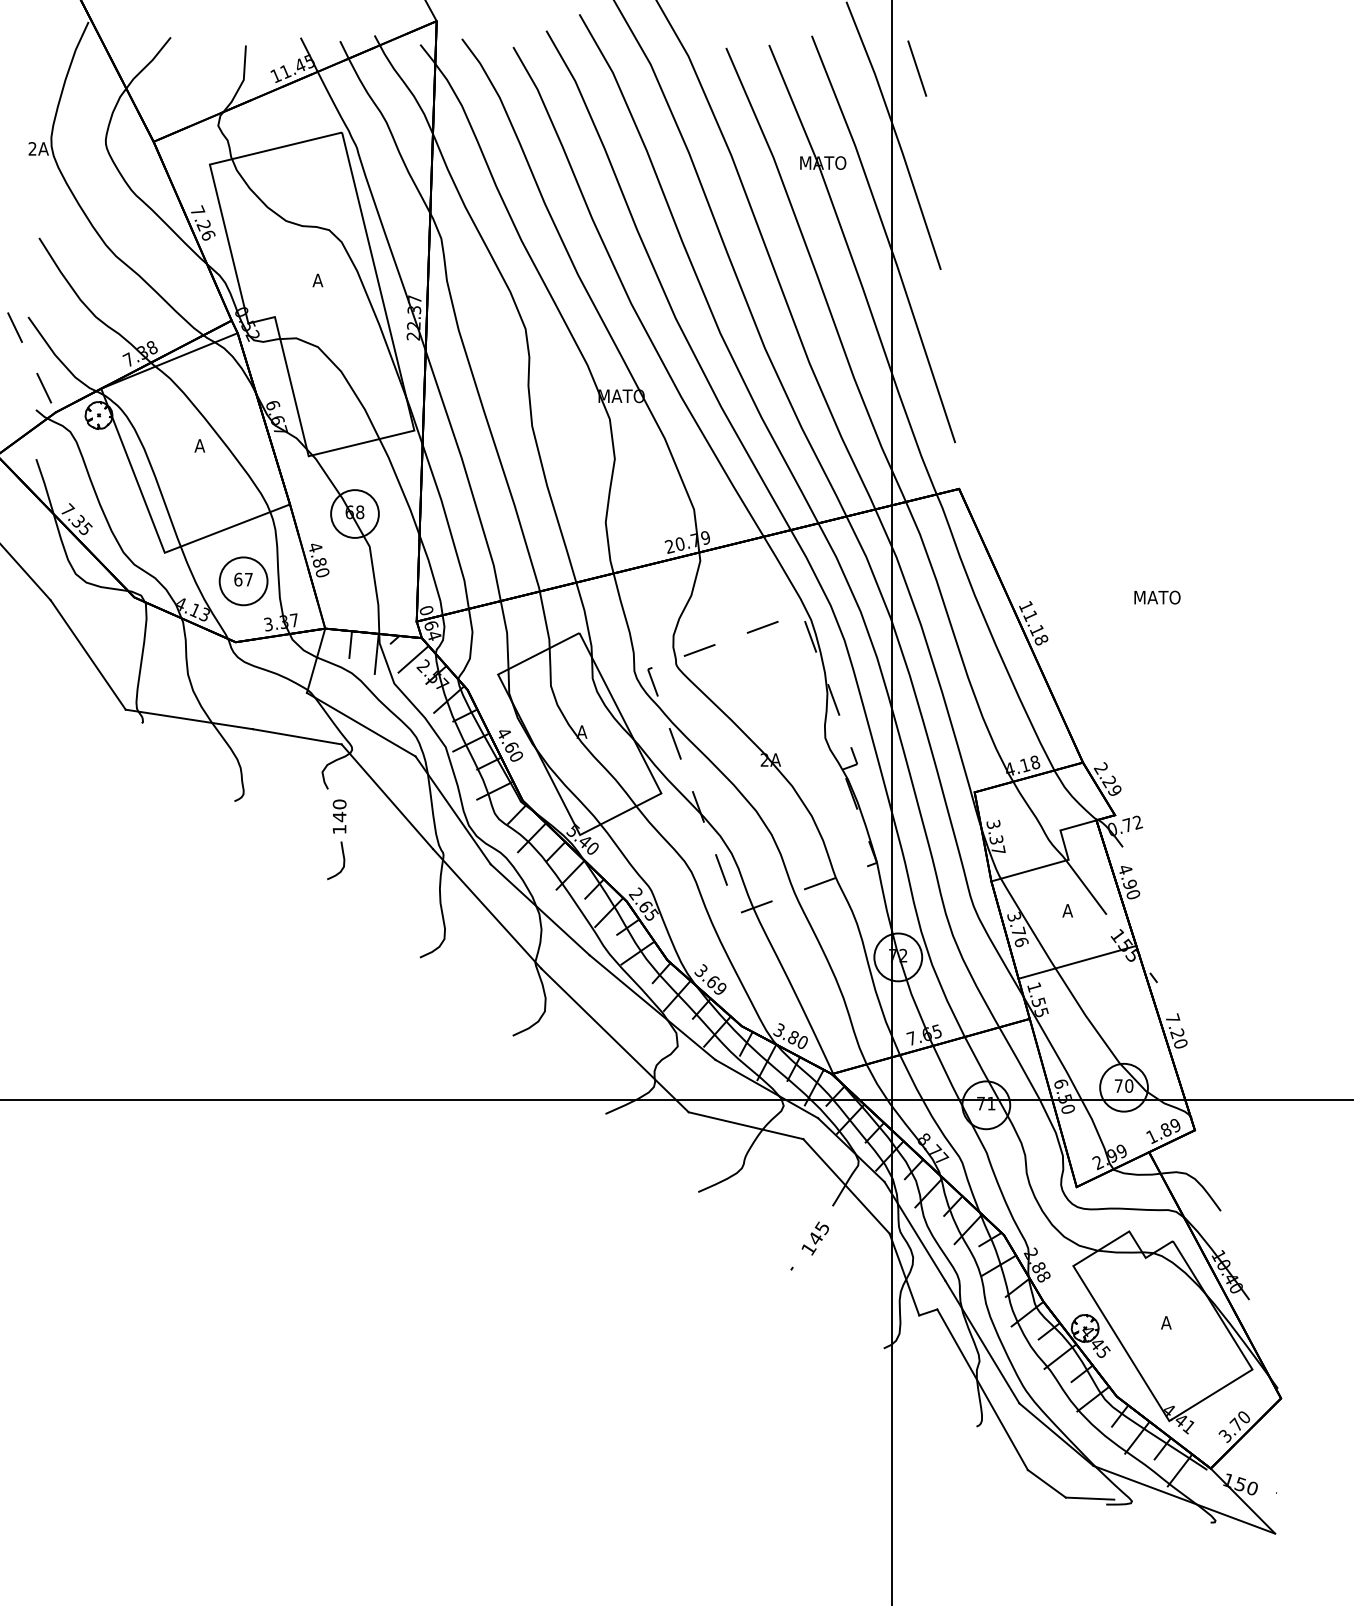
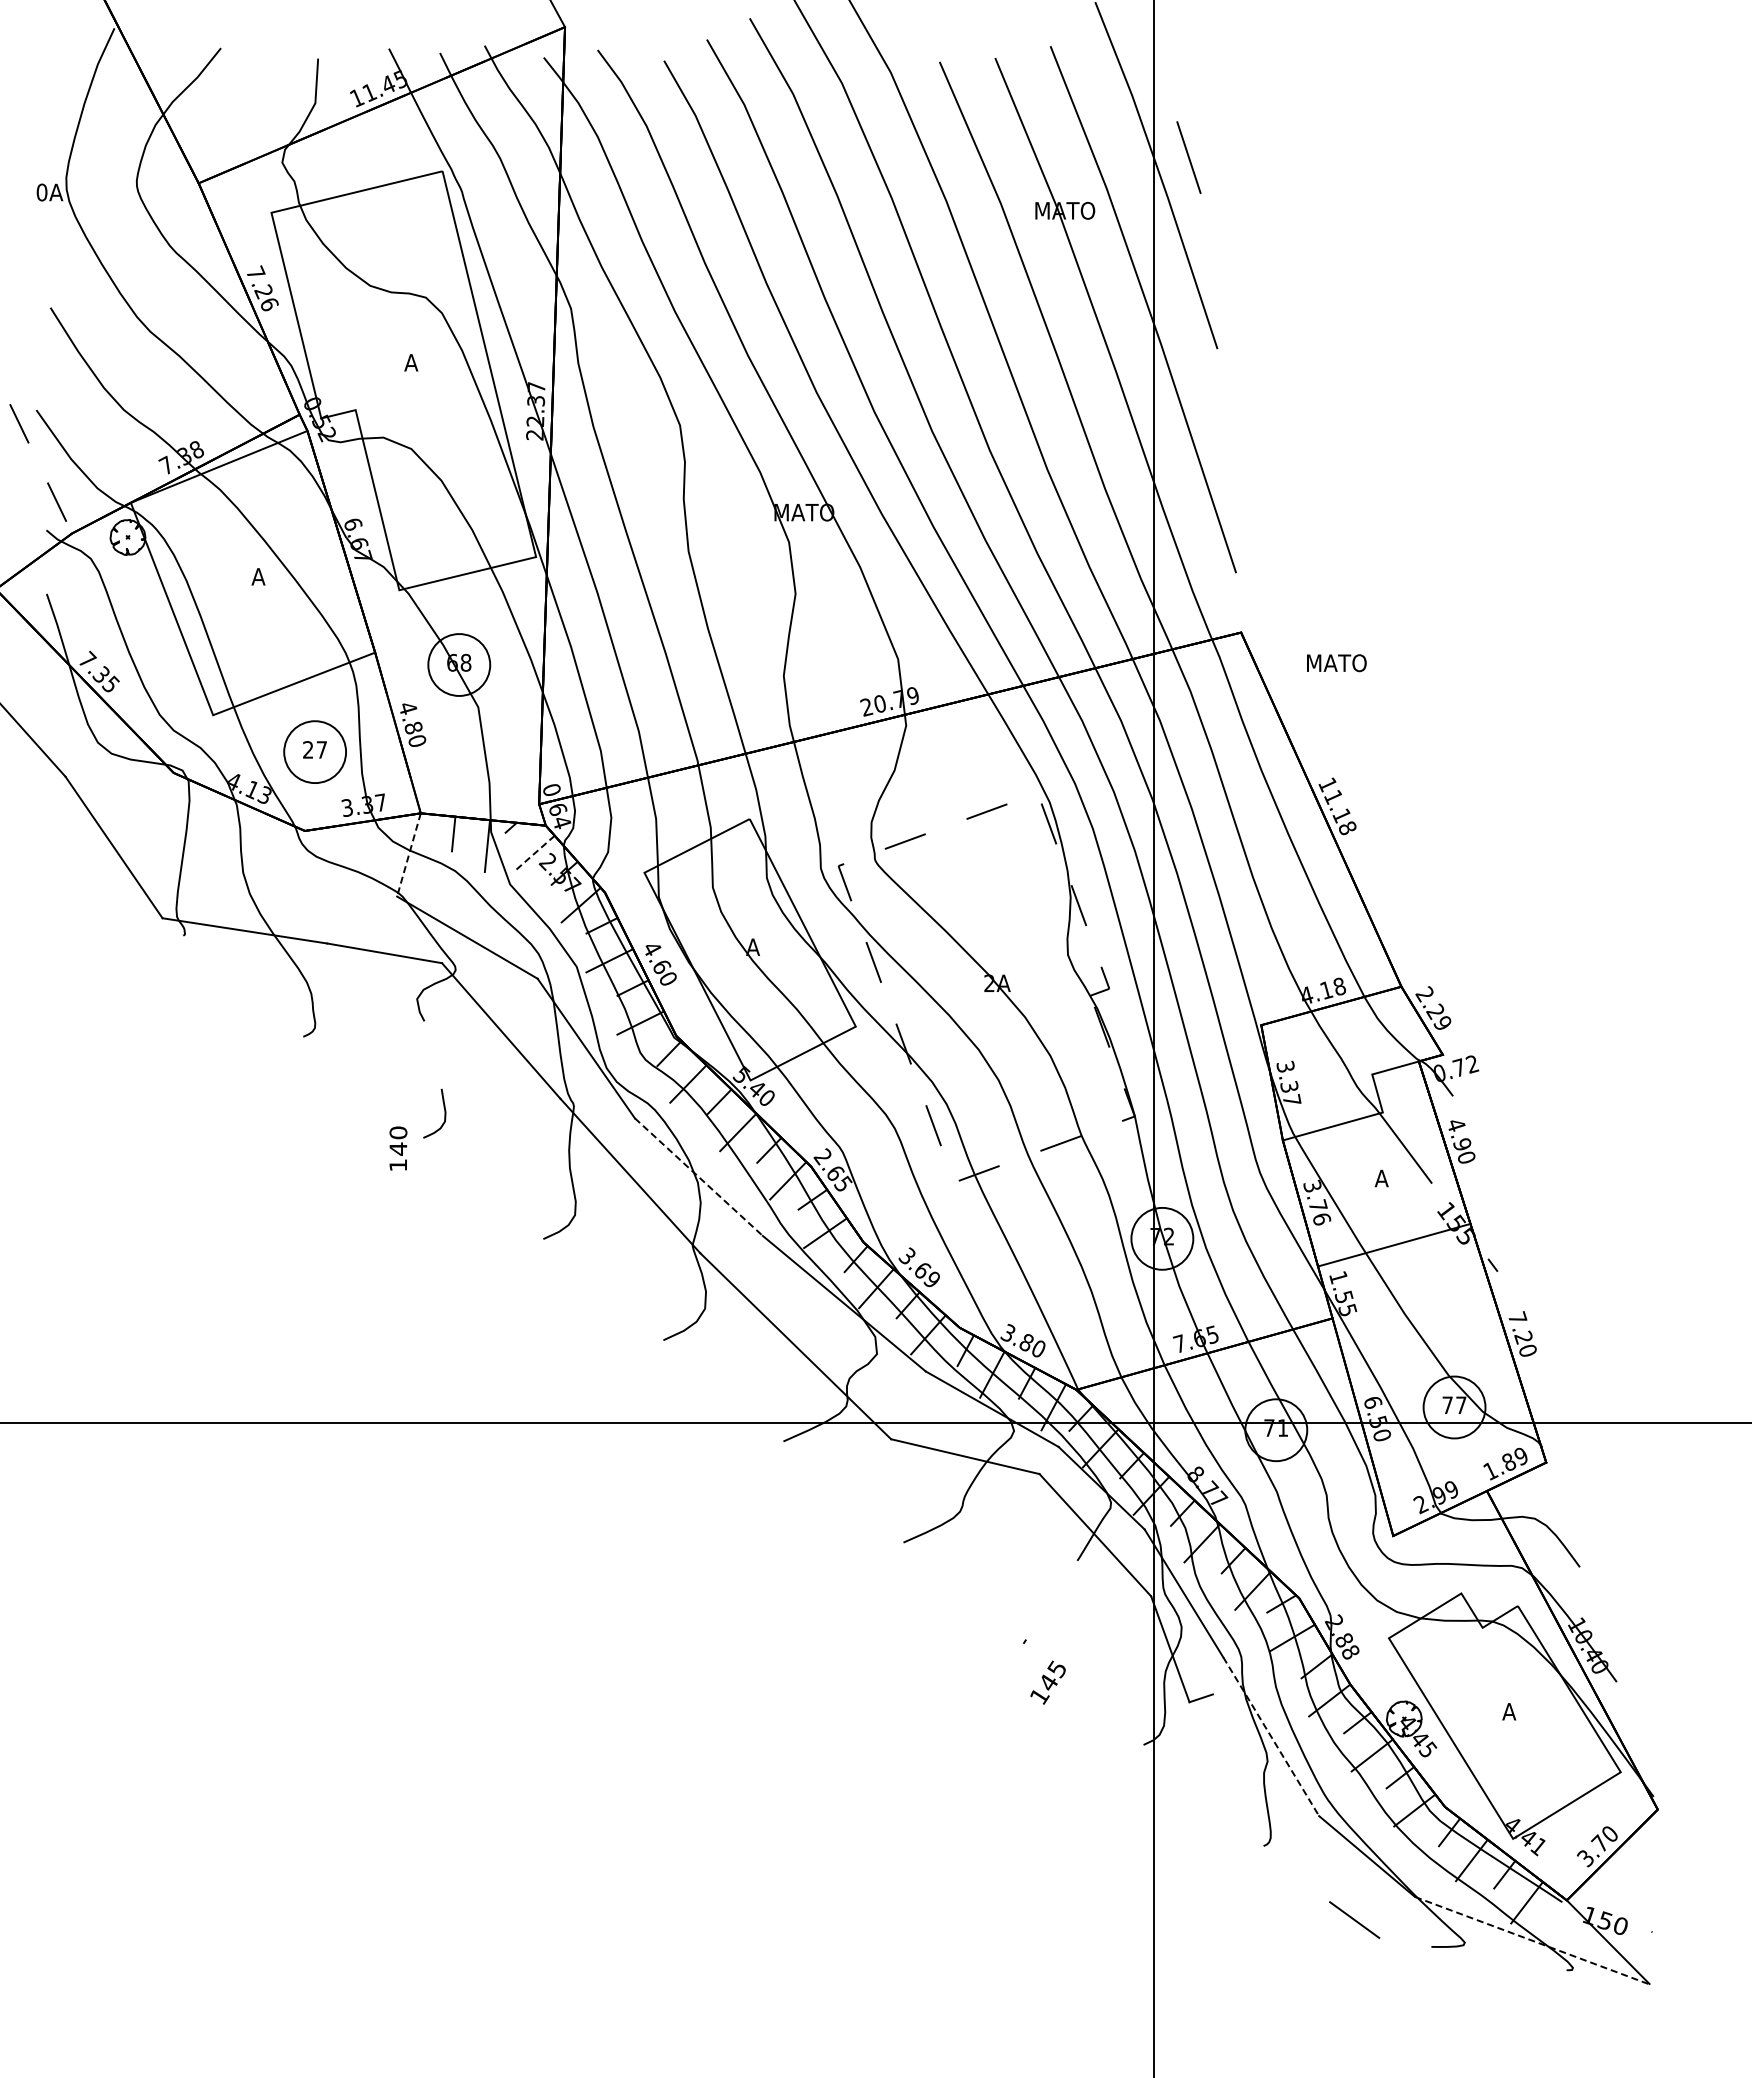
line: (916, 68) -> (1188, 157), moved
text: (32, 148) -> (41, 192), 2A -> 0A
text: (238, 579) -> (308, 749), 67 -> 27
text: (1157, 597) -> (1336, 663), moved
line: (413, 659) -> (534, 853), solid -> dashed
line: (315, 661) -> (408, 855), solid -> dashed
text: (339, 816) -> (398, 1148), moved
line: (539, 910) -> (698, 1177), solid -> dashed
text: (1129, 1086) -> (1461, 1405), 70 -> 77
text: (814, 1238) -> (1047, 1682), moved
line: (982, 1341) -> (1271, 1736), solid -> dashed
line: (982, 1389) -> (1271, 1798), removed
line: (1090, 1498) -> (1410, 1938), removed
line: (1184, 1499) -> (1532, 1940), solid -> dashed

